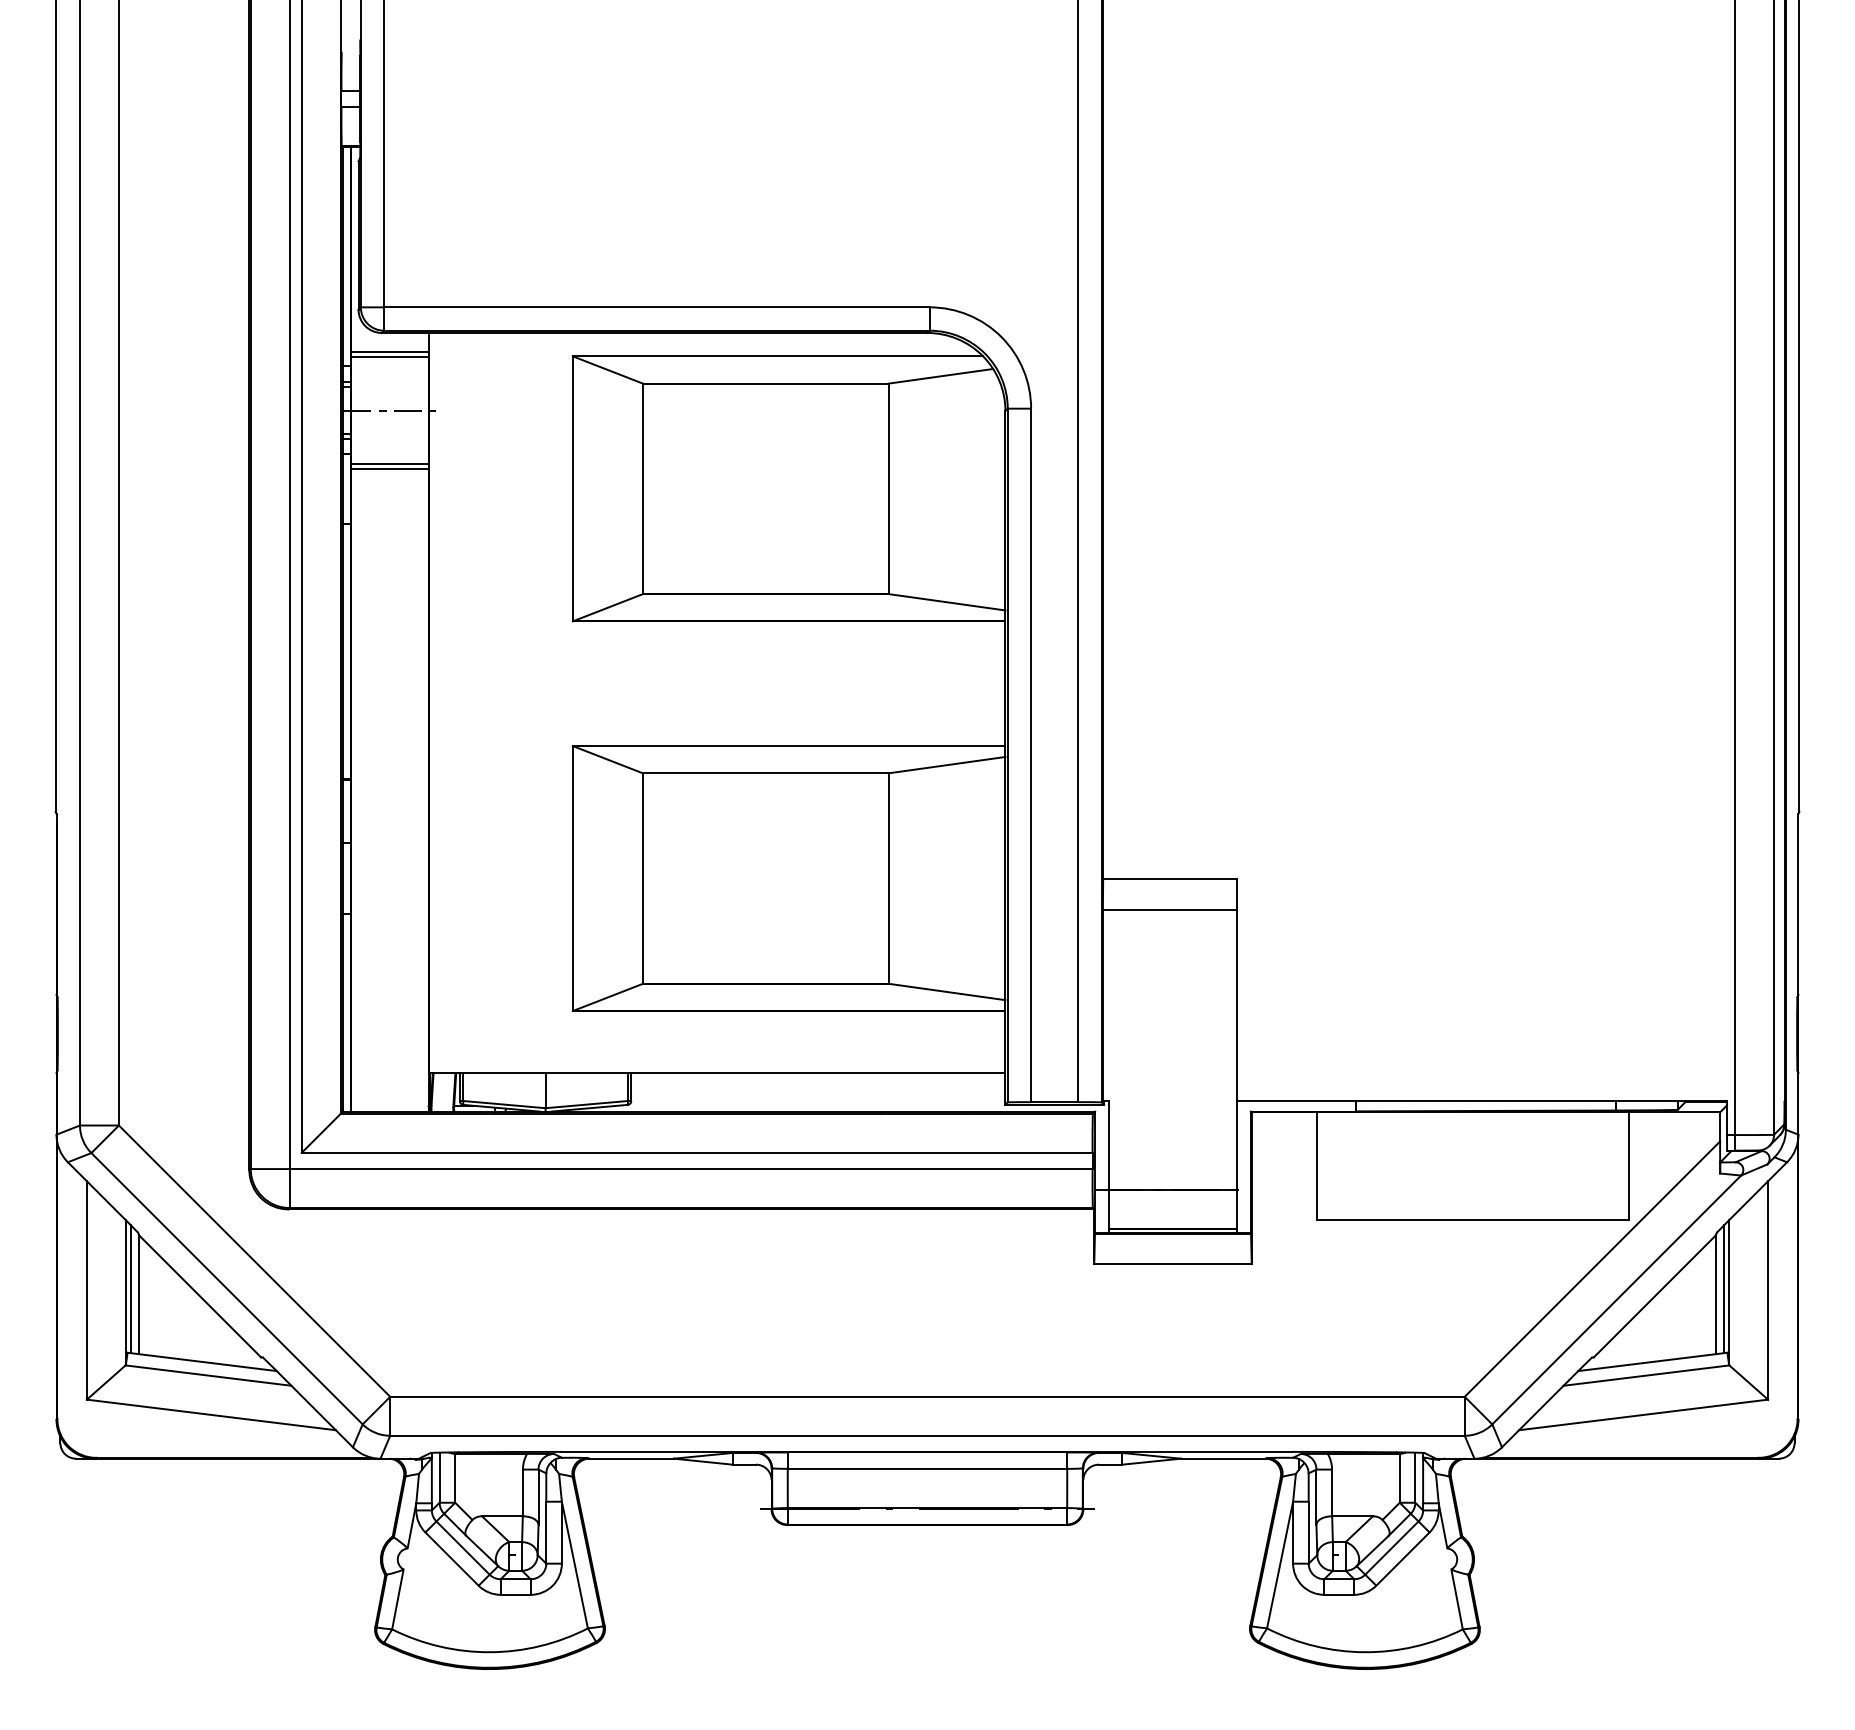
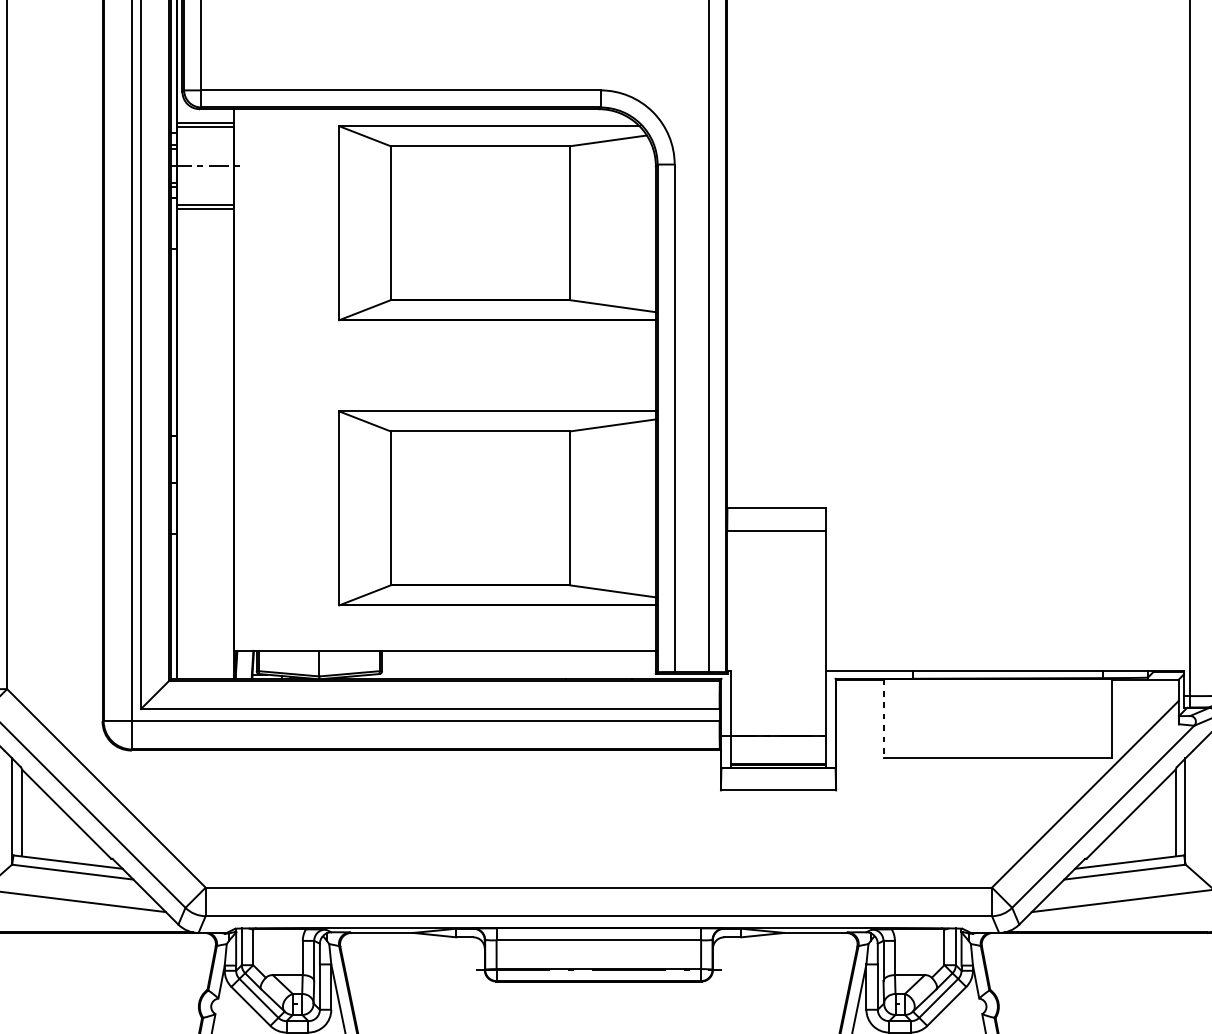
line: (1317, 1166) -> (884, 719), solid -> dashed
line: (130, 1288) -> (15, 808), removed
line: (1724, 1288) -> (1182, 808), removed

